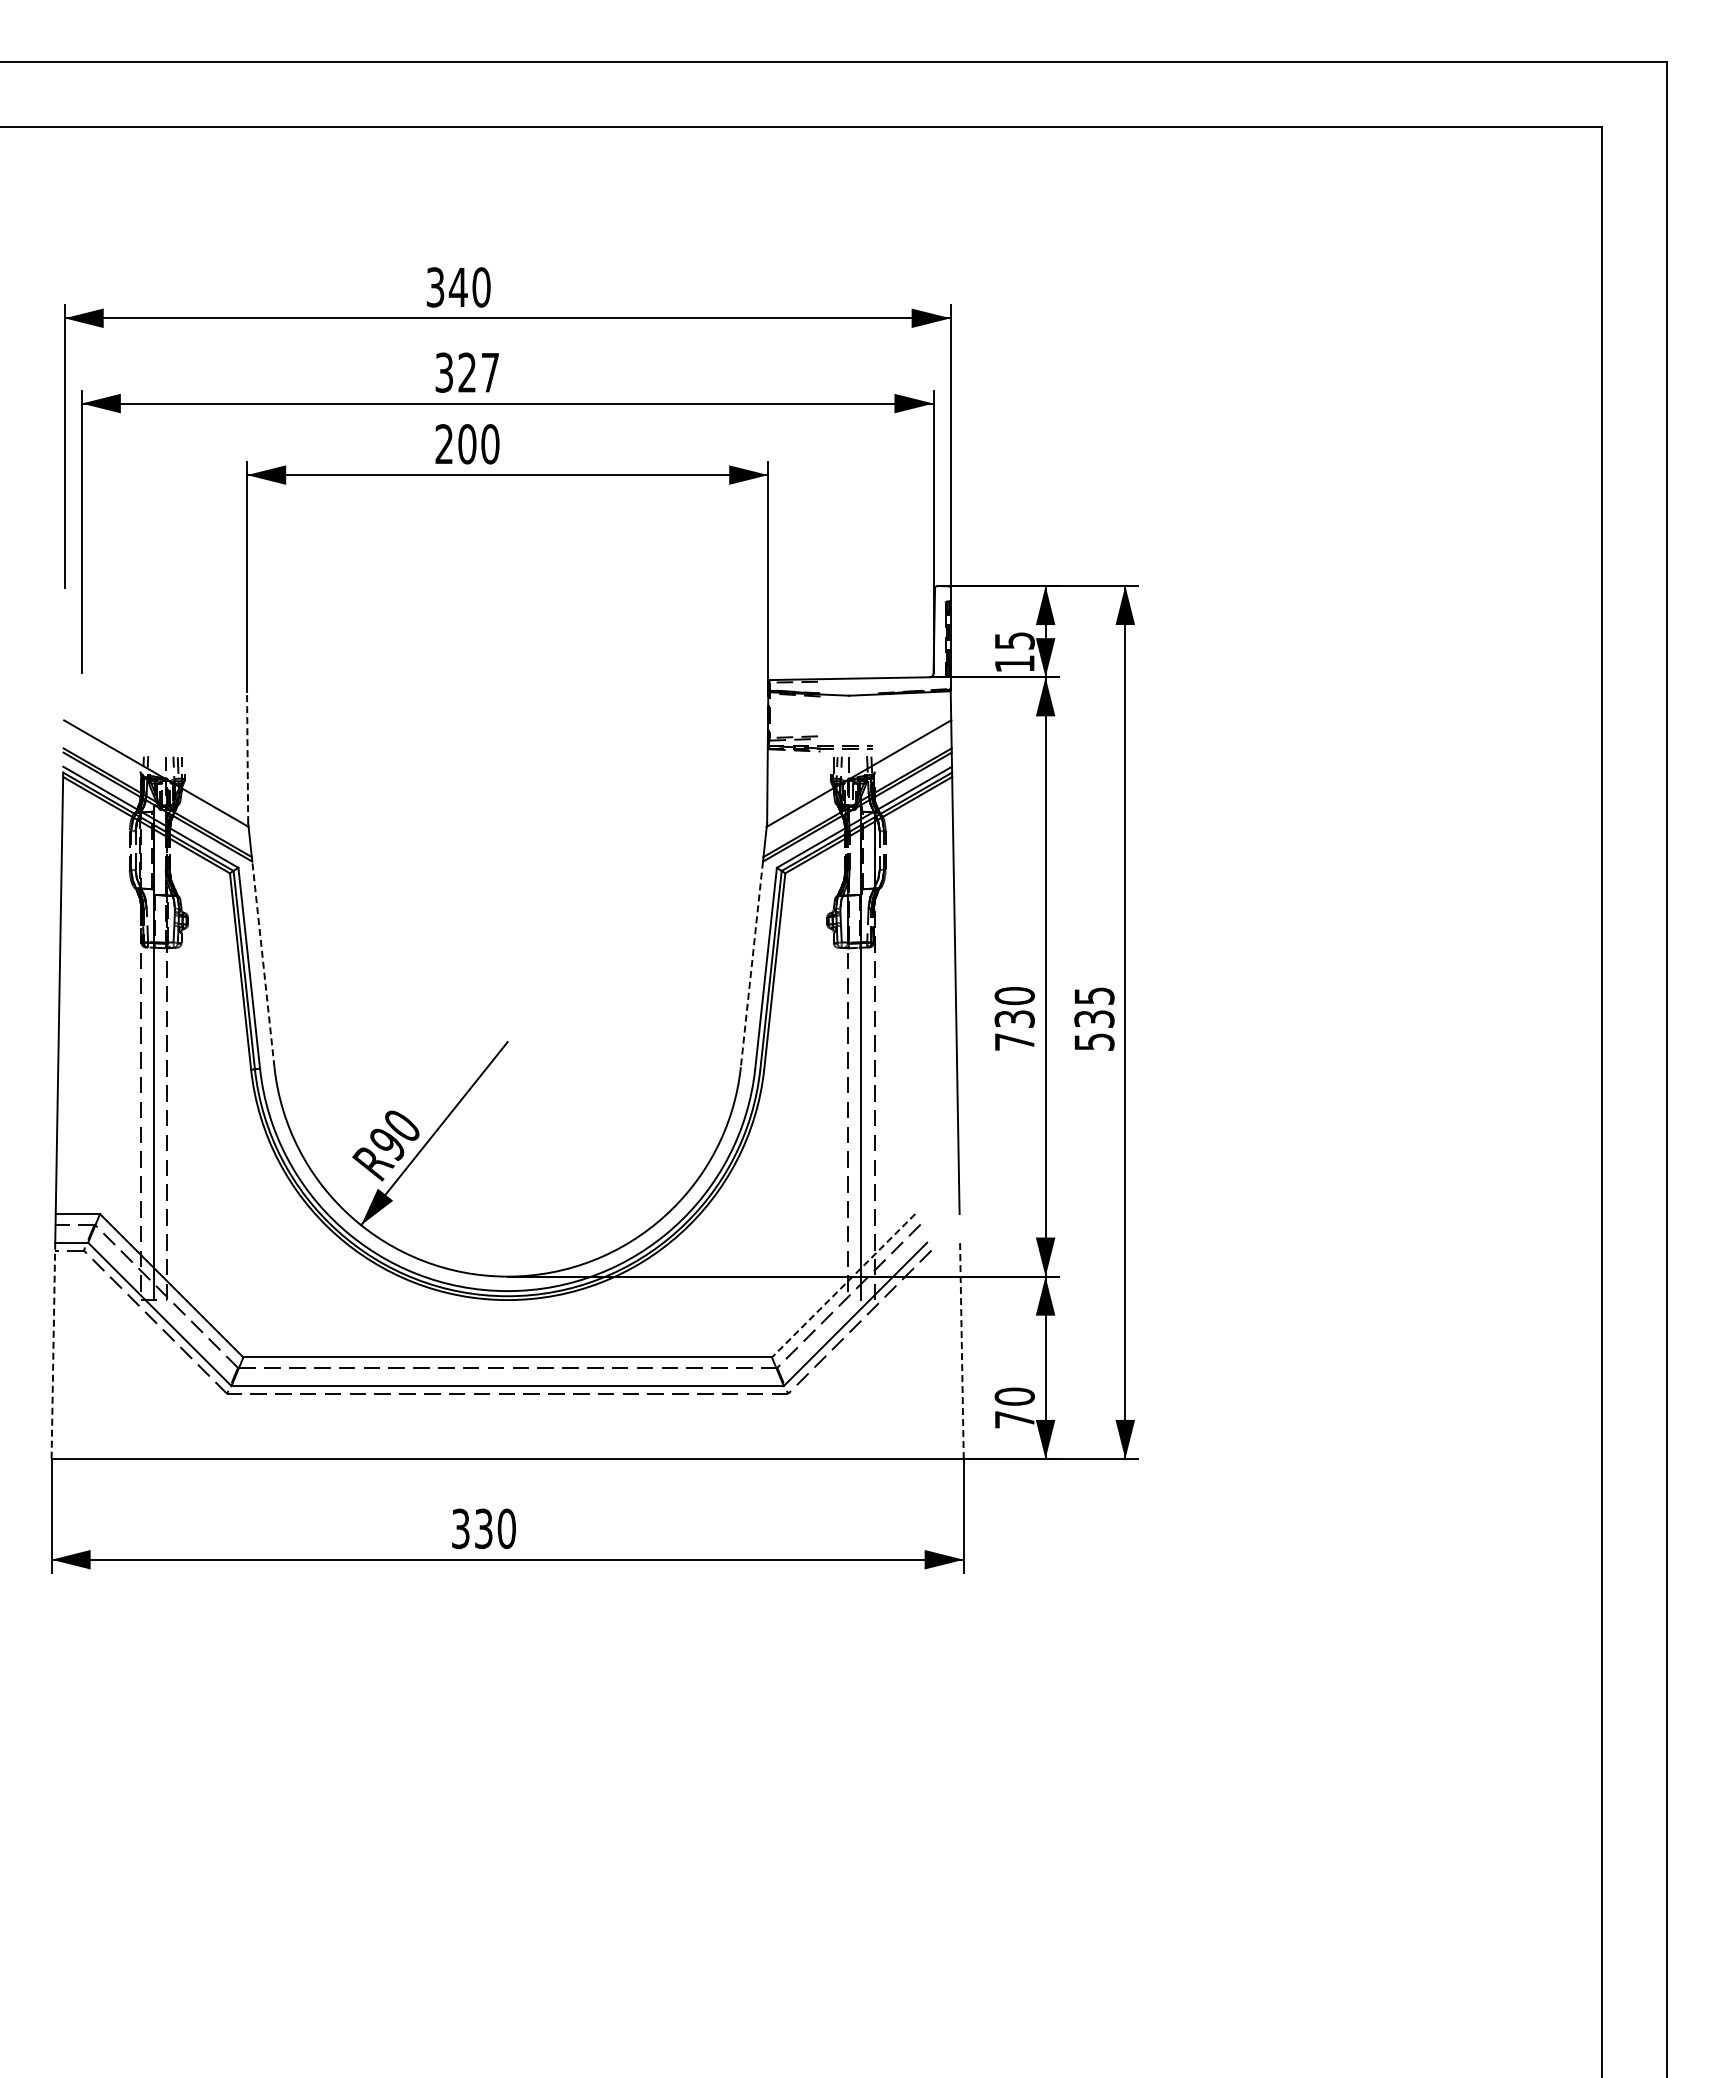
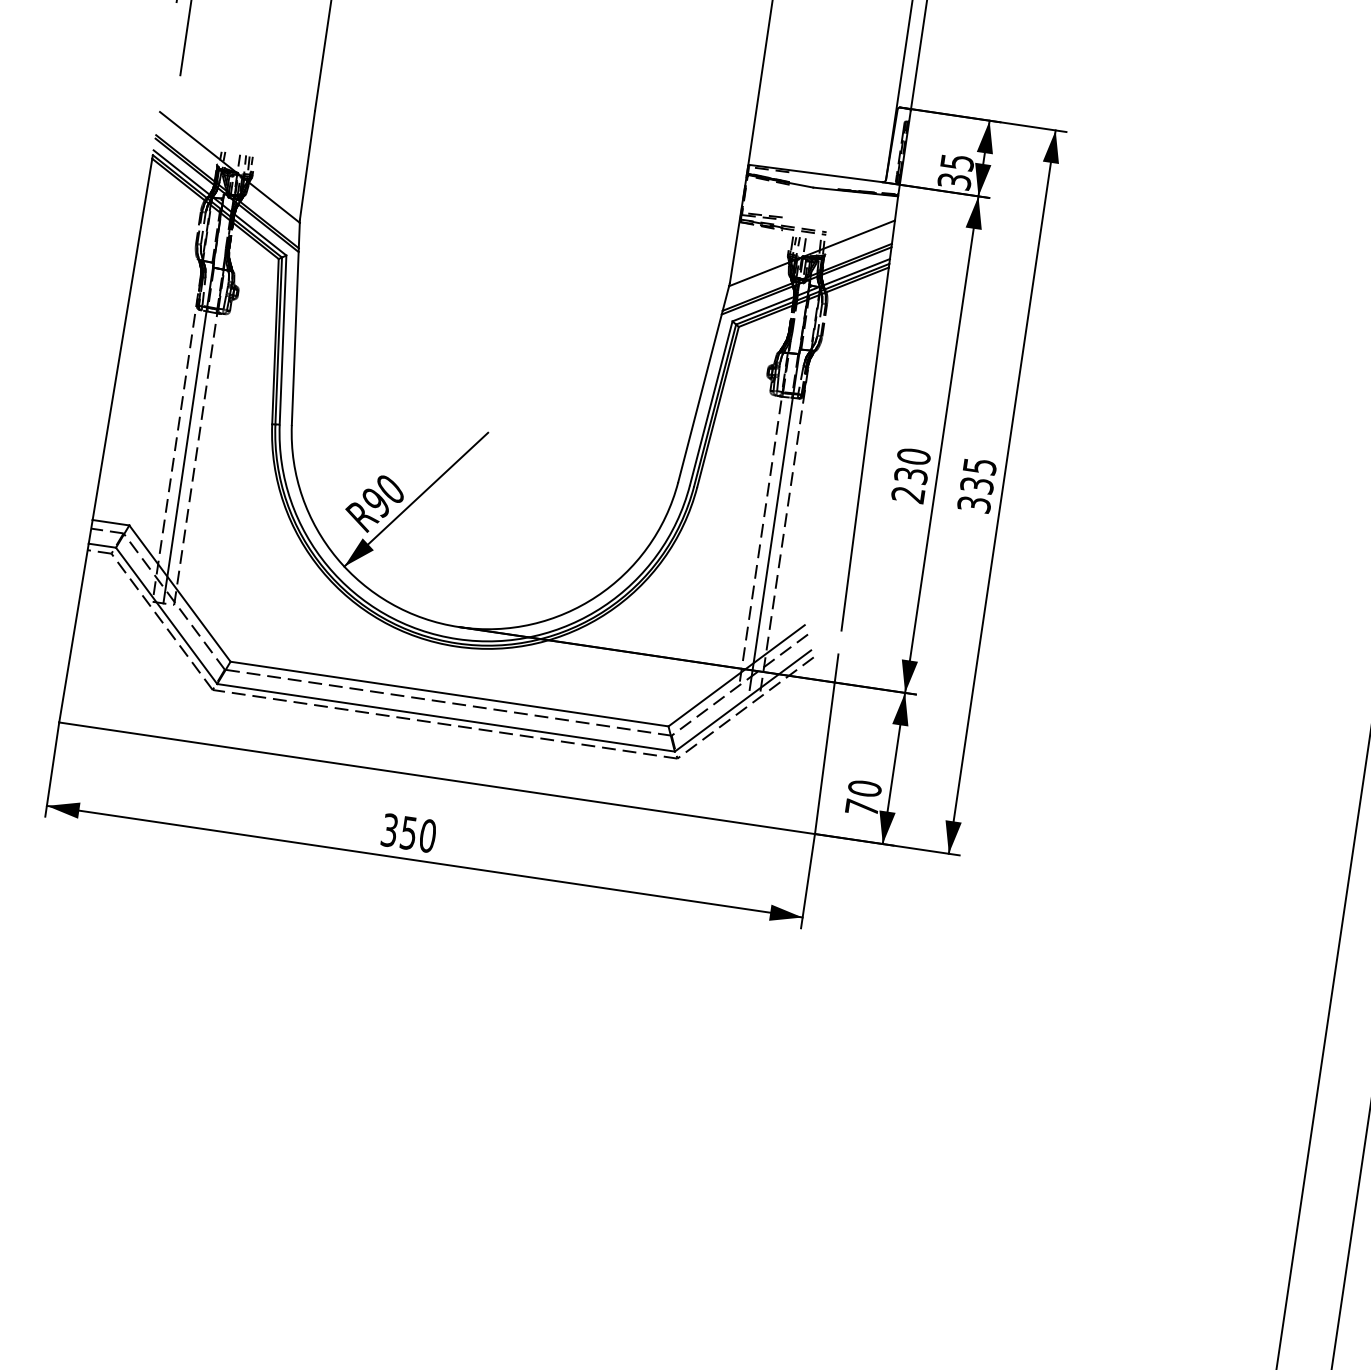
text: (1014, 663) -> (954, 181), 15 -> 35
line: (247, 757) -> (307, 165), dashed -> solid
line: (263, 963) -> (295, 337), dashed -> solid
line: (751, 964) -> (699, 398), dashed -> solid
text: (1014, 1041) -> (908, 494), 730 -> 230
text: (1093, 1041) -> (973, 503), 535 -> 335
line: (843, 1286) -> (736, 676), dashed -> solid
line: (961, 1350) -> (826, 743), dashed -> solid
line: (53, 1351) -> (73, 633), dashed -> solid
text: (483, 1528) -> (408, 832), 330 -> 350

